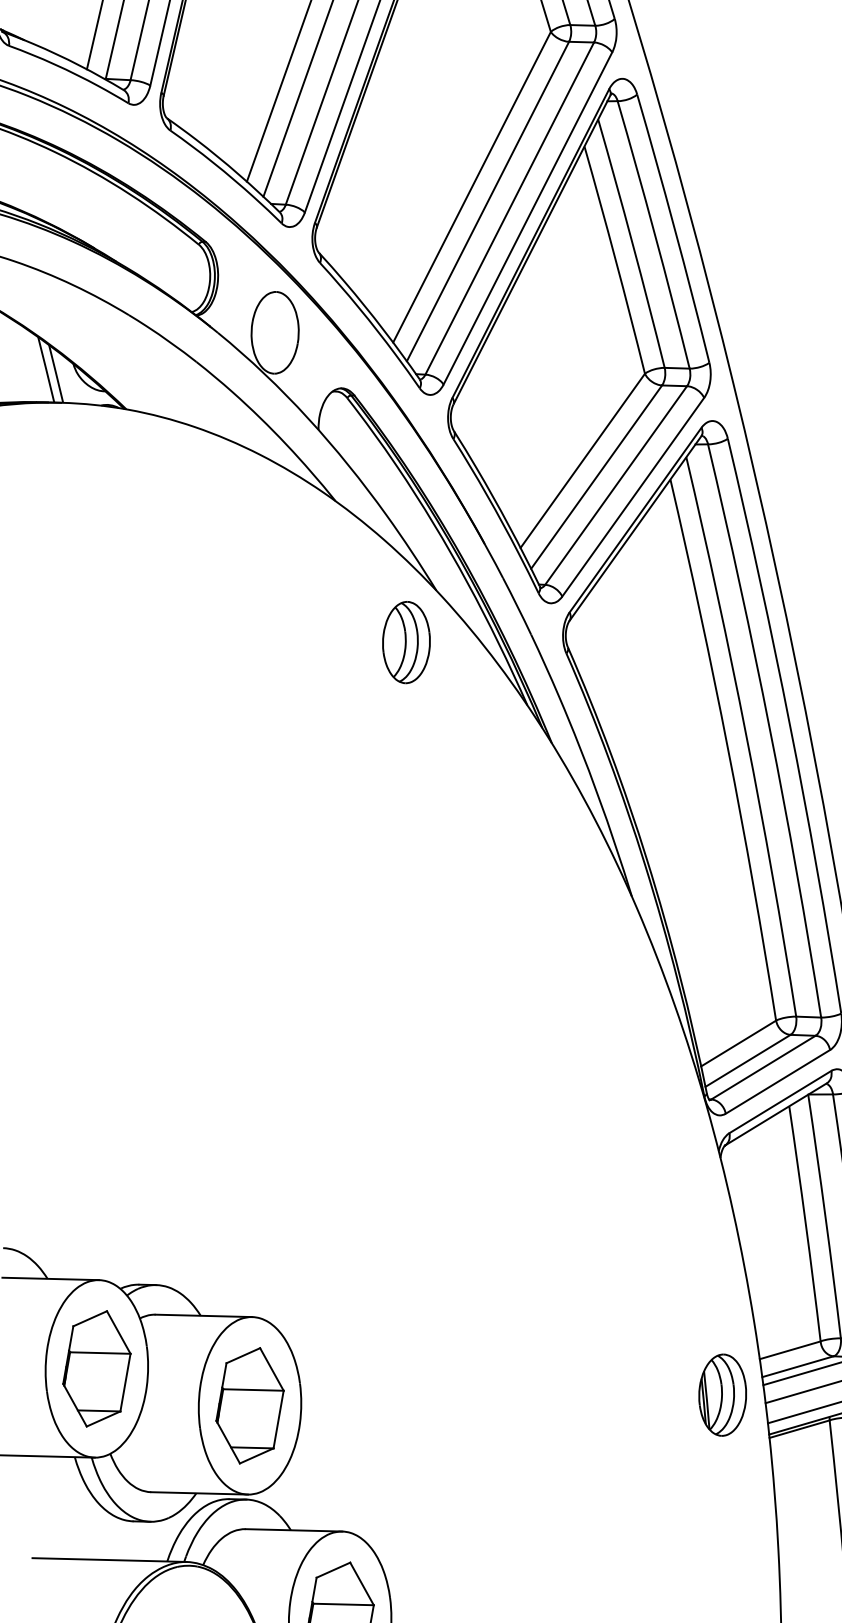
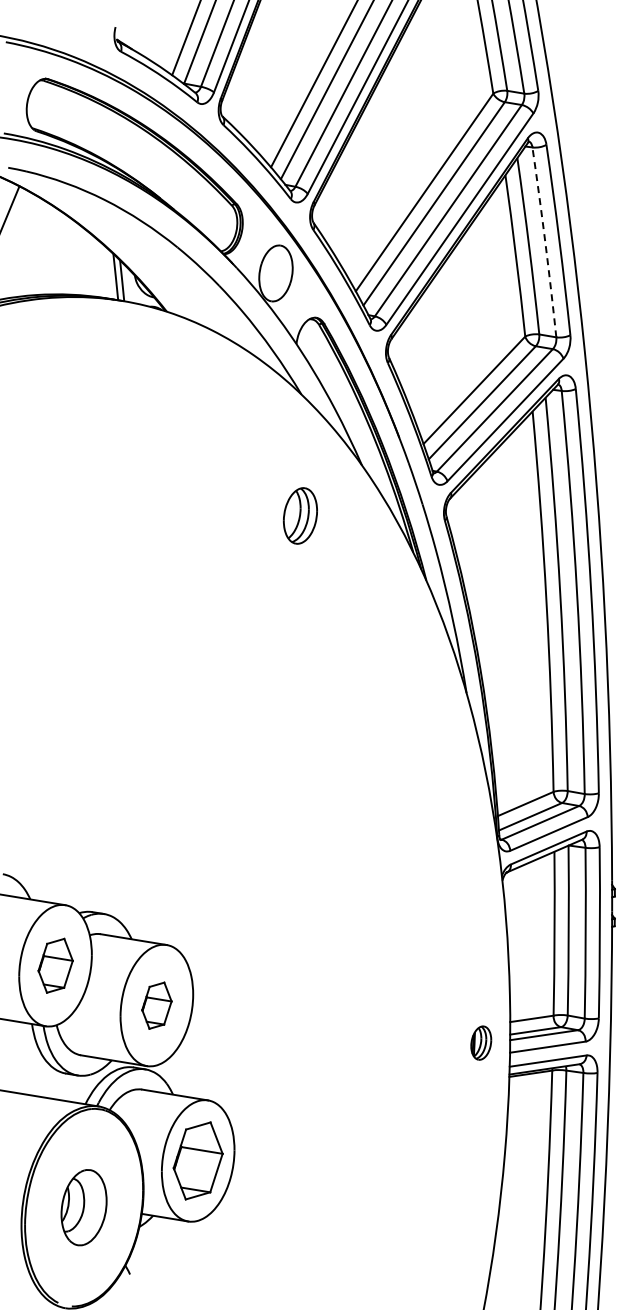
arc: (655, 234) -> (545, 242), solid -> dashed
part: (406, 641) -> (300, 515), moved
part: (96, 1368) -> (55, 965), size x0.7
part: (721, 1394) -> (480, 1042), size x0.6
part: (249, 1405) -> (156, 1005), size x0.6

